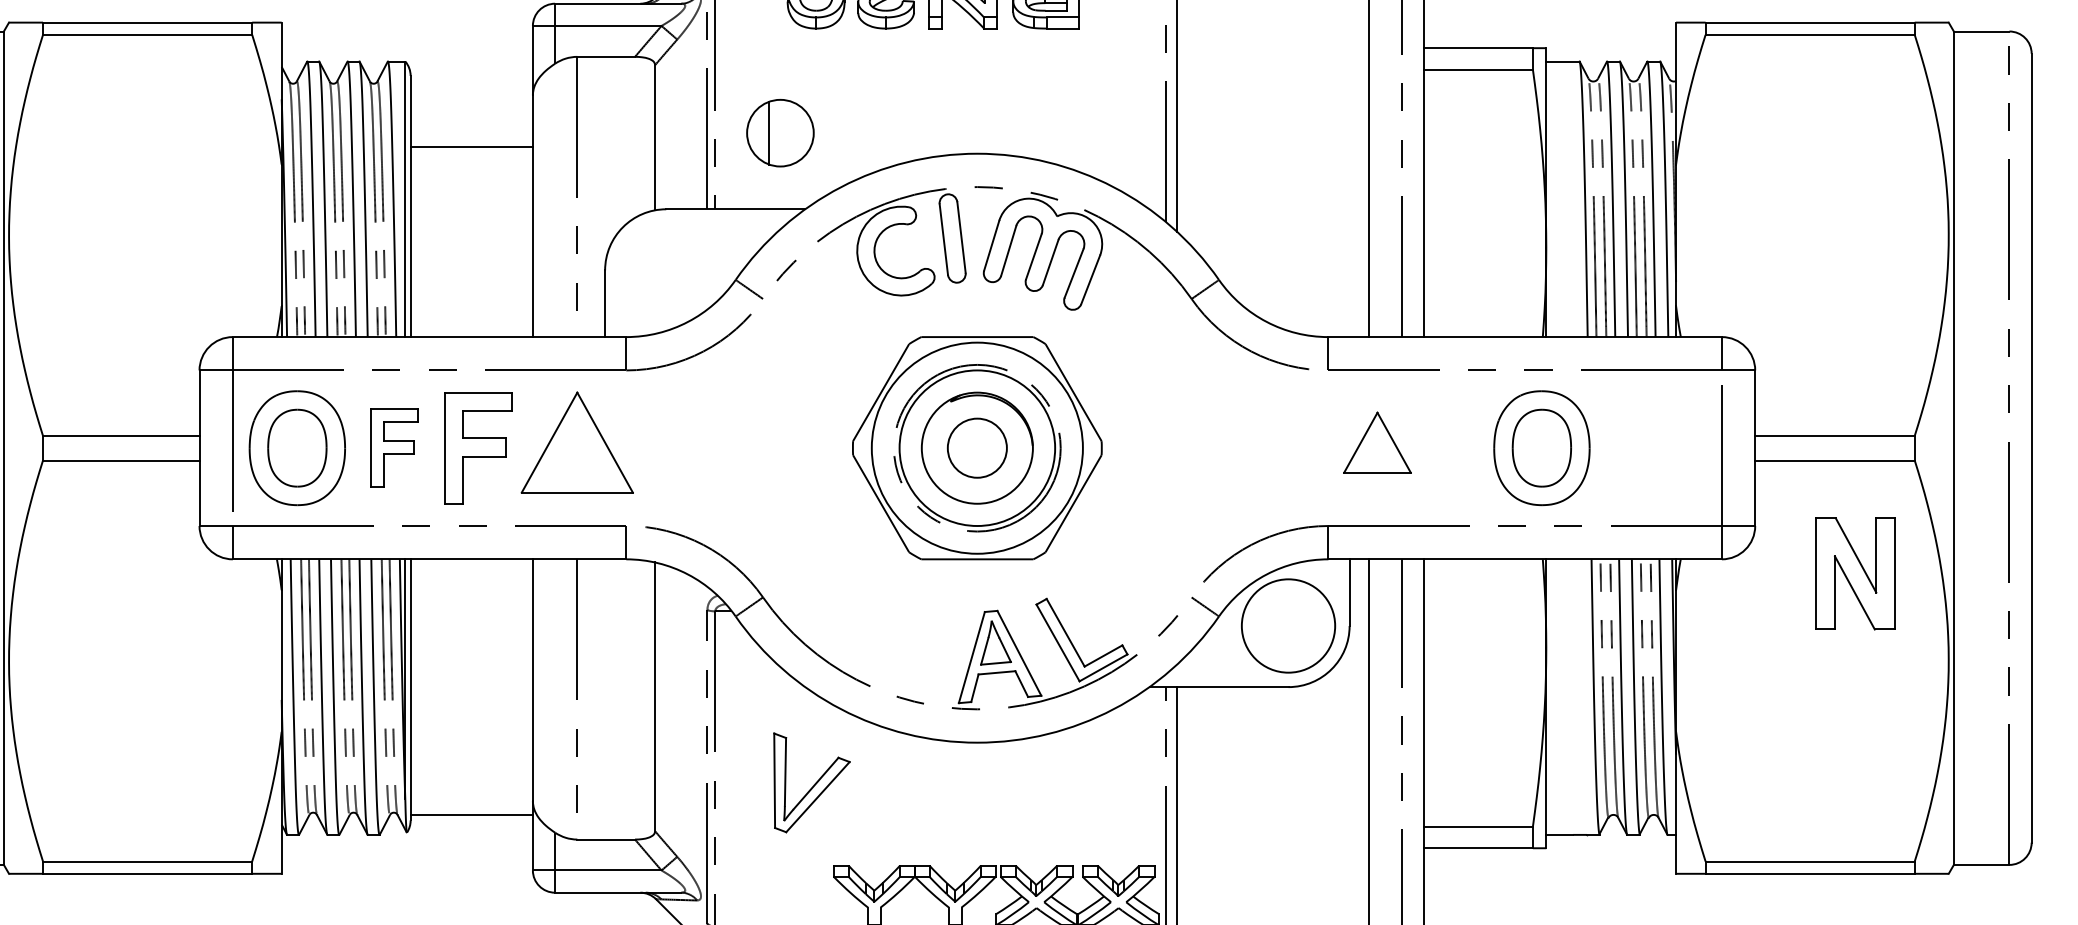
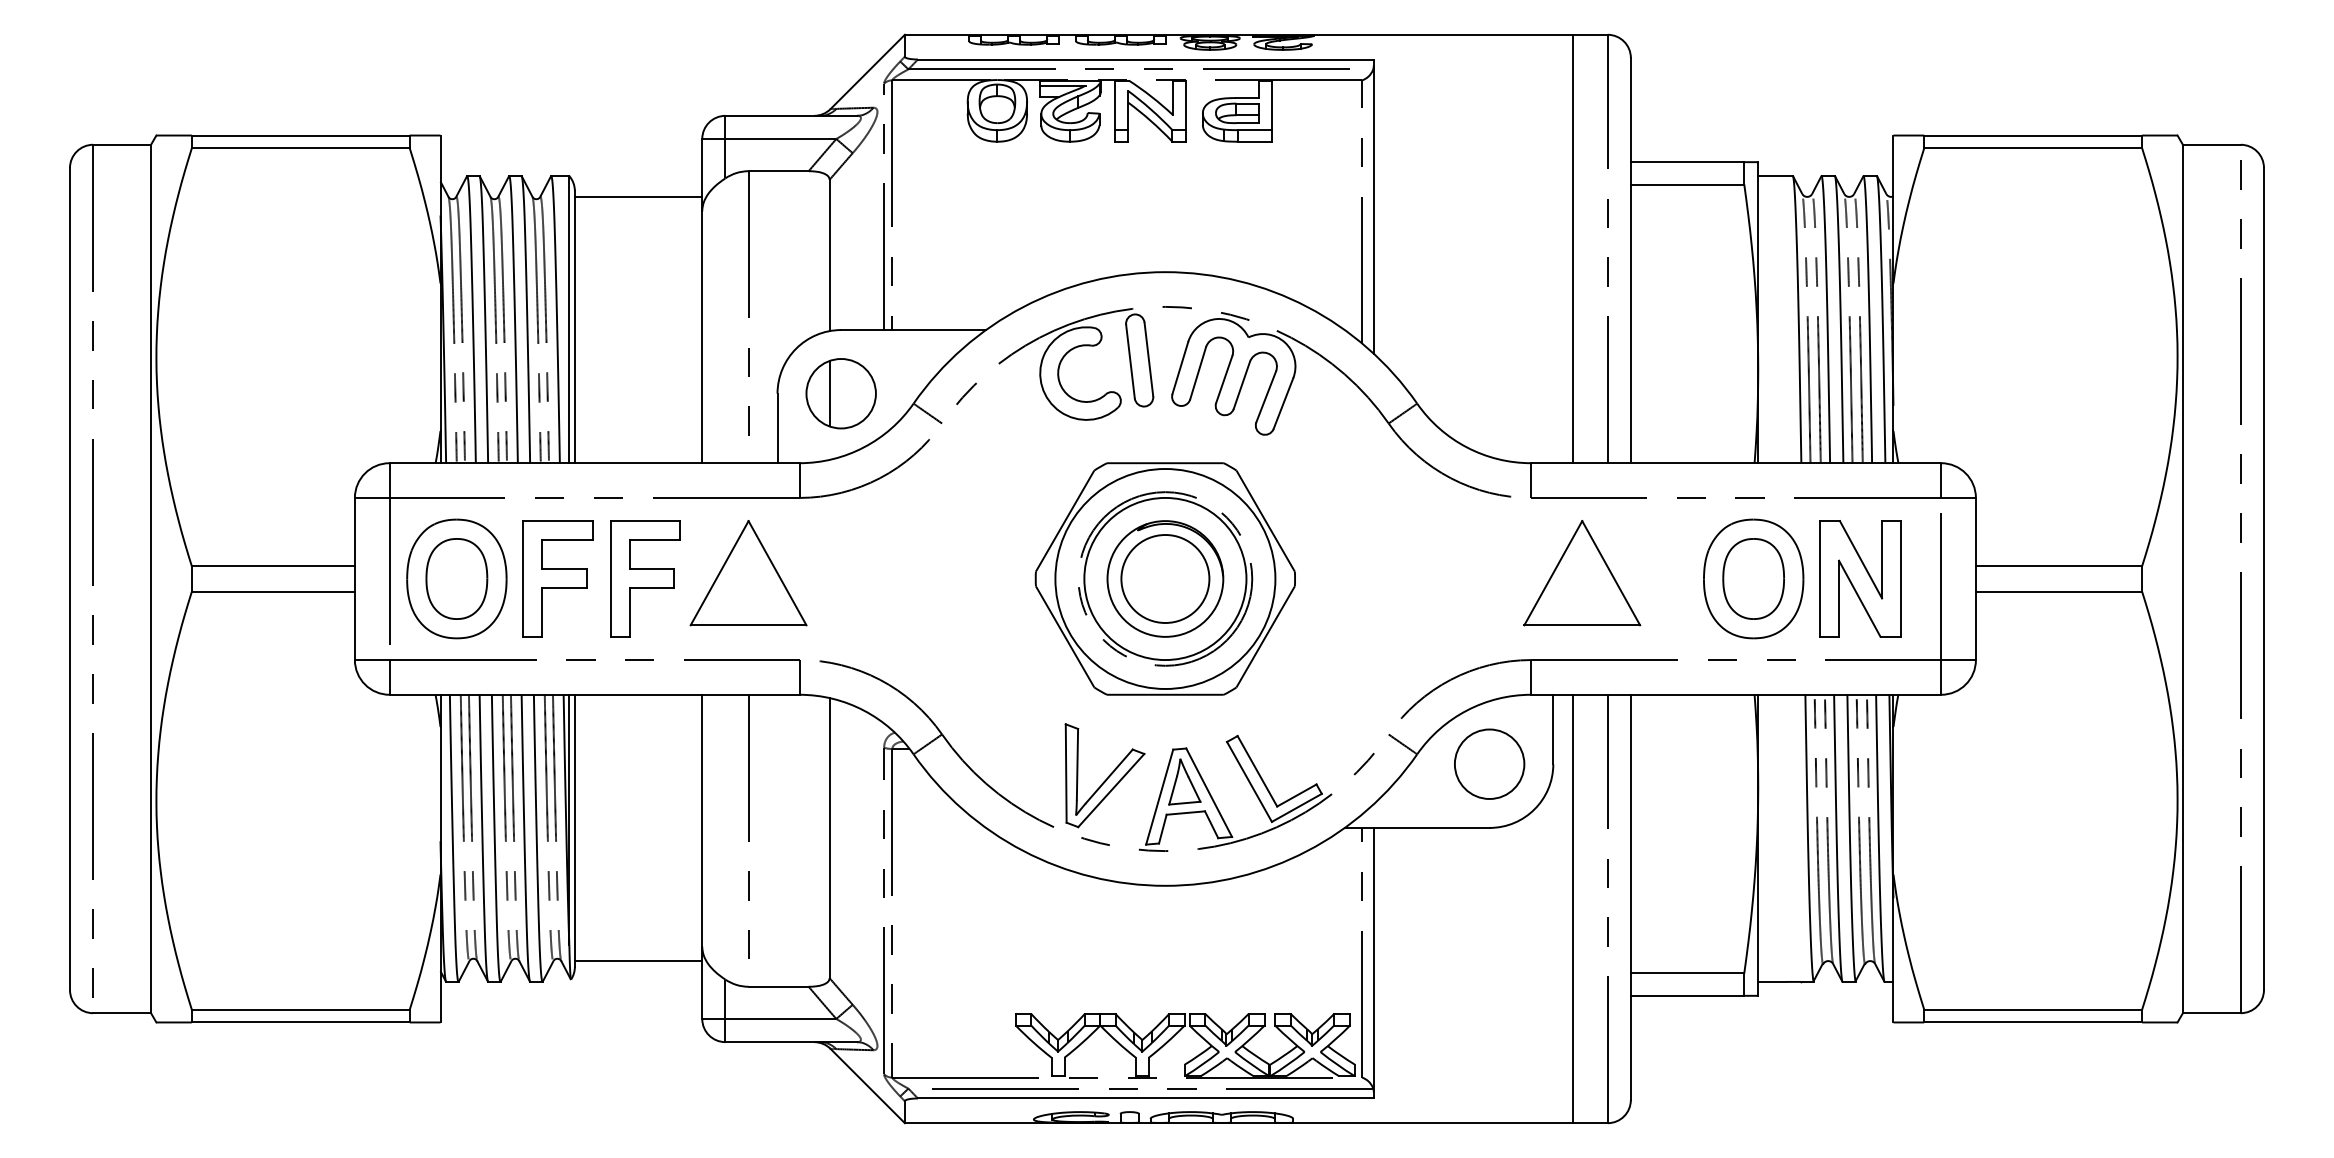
part: (779, 132) -> (840, 393), moved
line: (471, 146) -> (638, 196), moved
part: (1377, 442) -> (1582, 573), size x1.67
part: (393, 447) -> (557, 578), size x1.43
circle: (977, 447) -> (1165, 578), size x1.43
part: (1855, 573) -> (1860, 578), moved
circle: (1288, 625) -> (1489, 763), size x0.71
part: (811, 782) -> (1104, 775), moved

